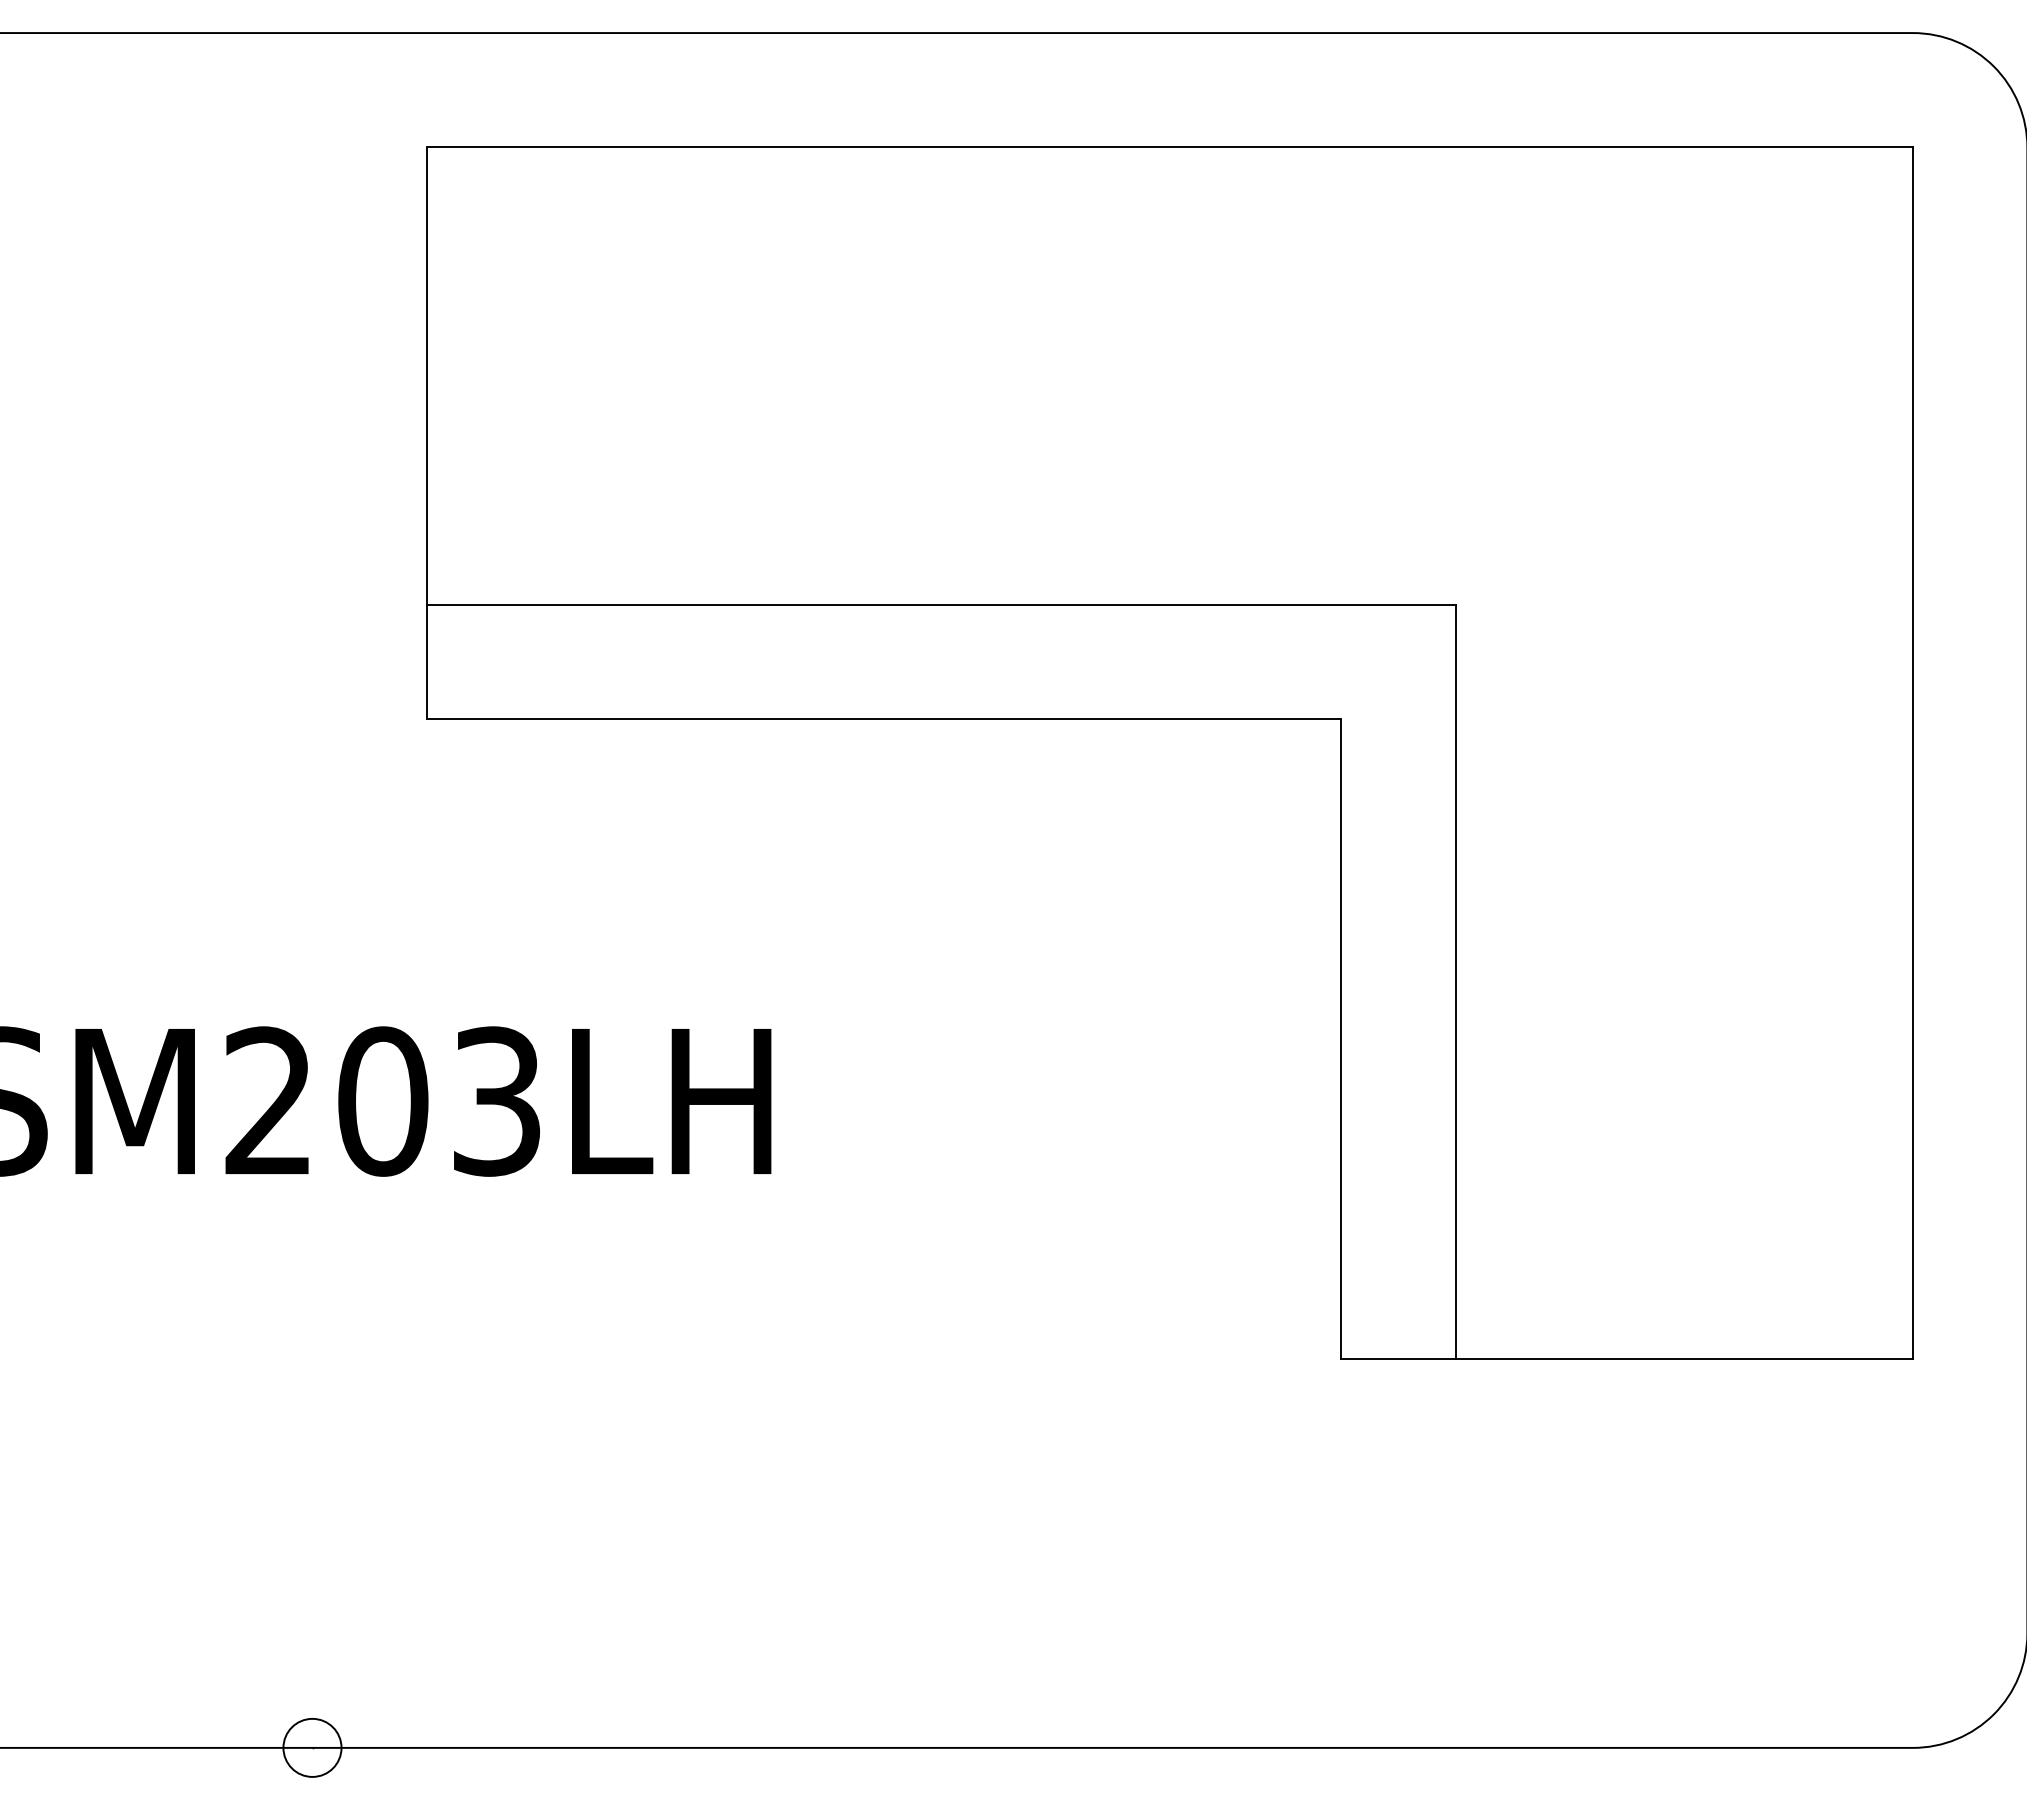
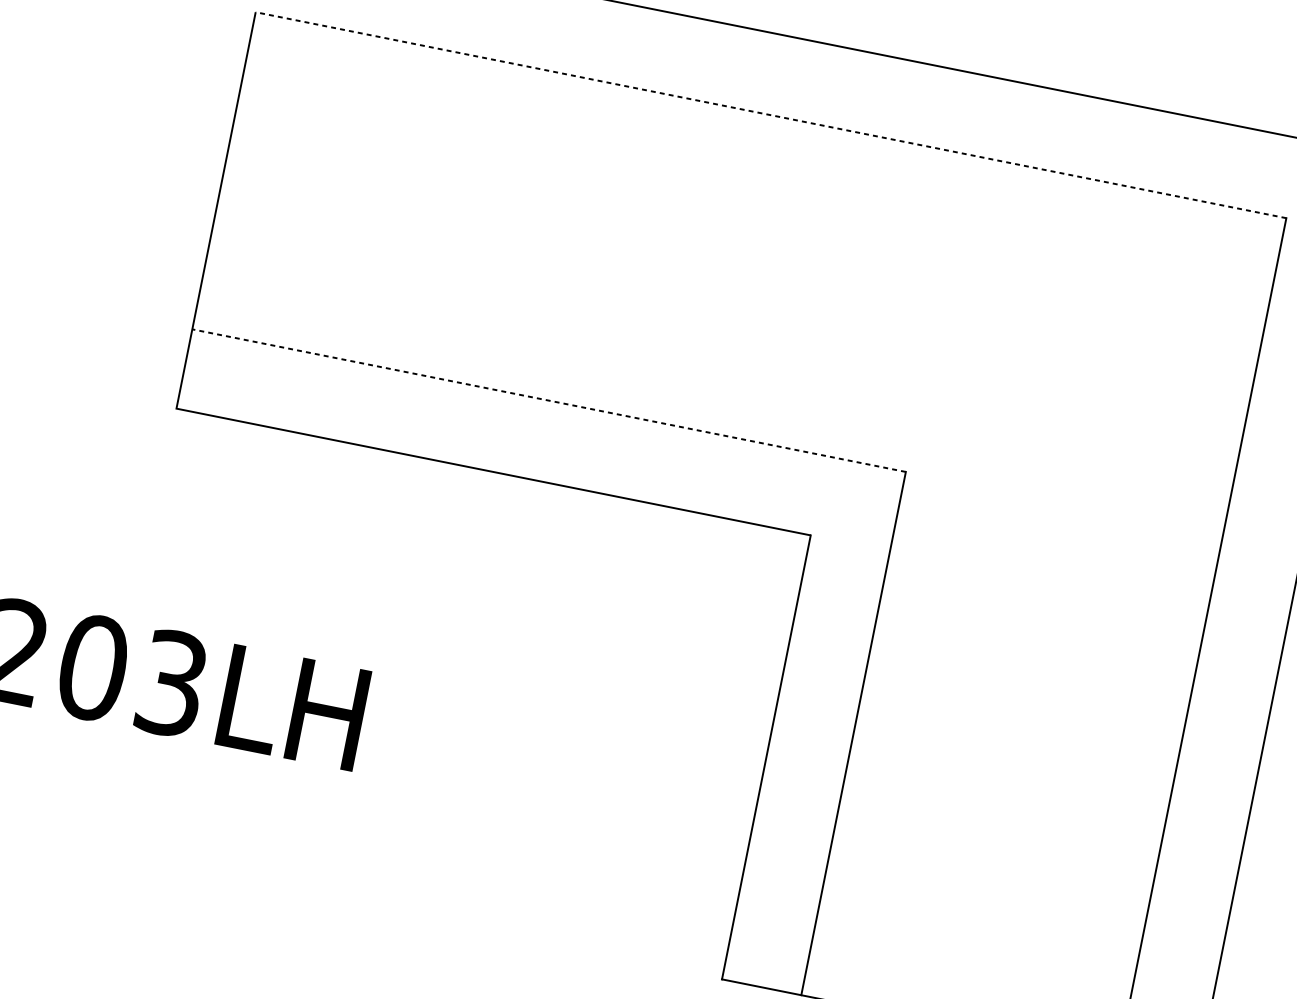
line: (1169, 147) -> (770, 115), solid -> dashed
line: (940, 604) -> (548, 400), solid -> dashed

